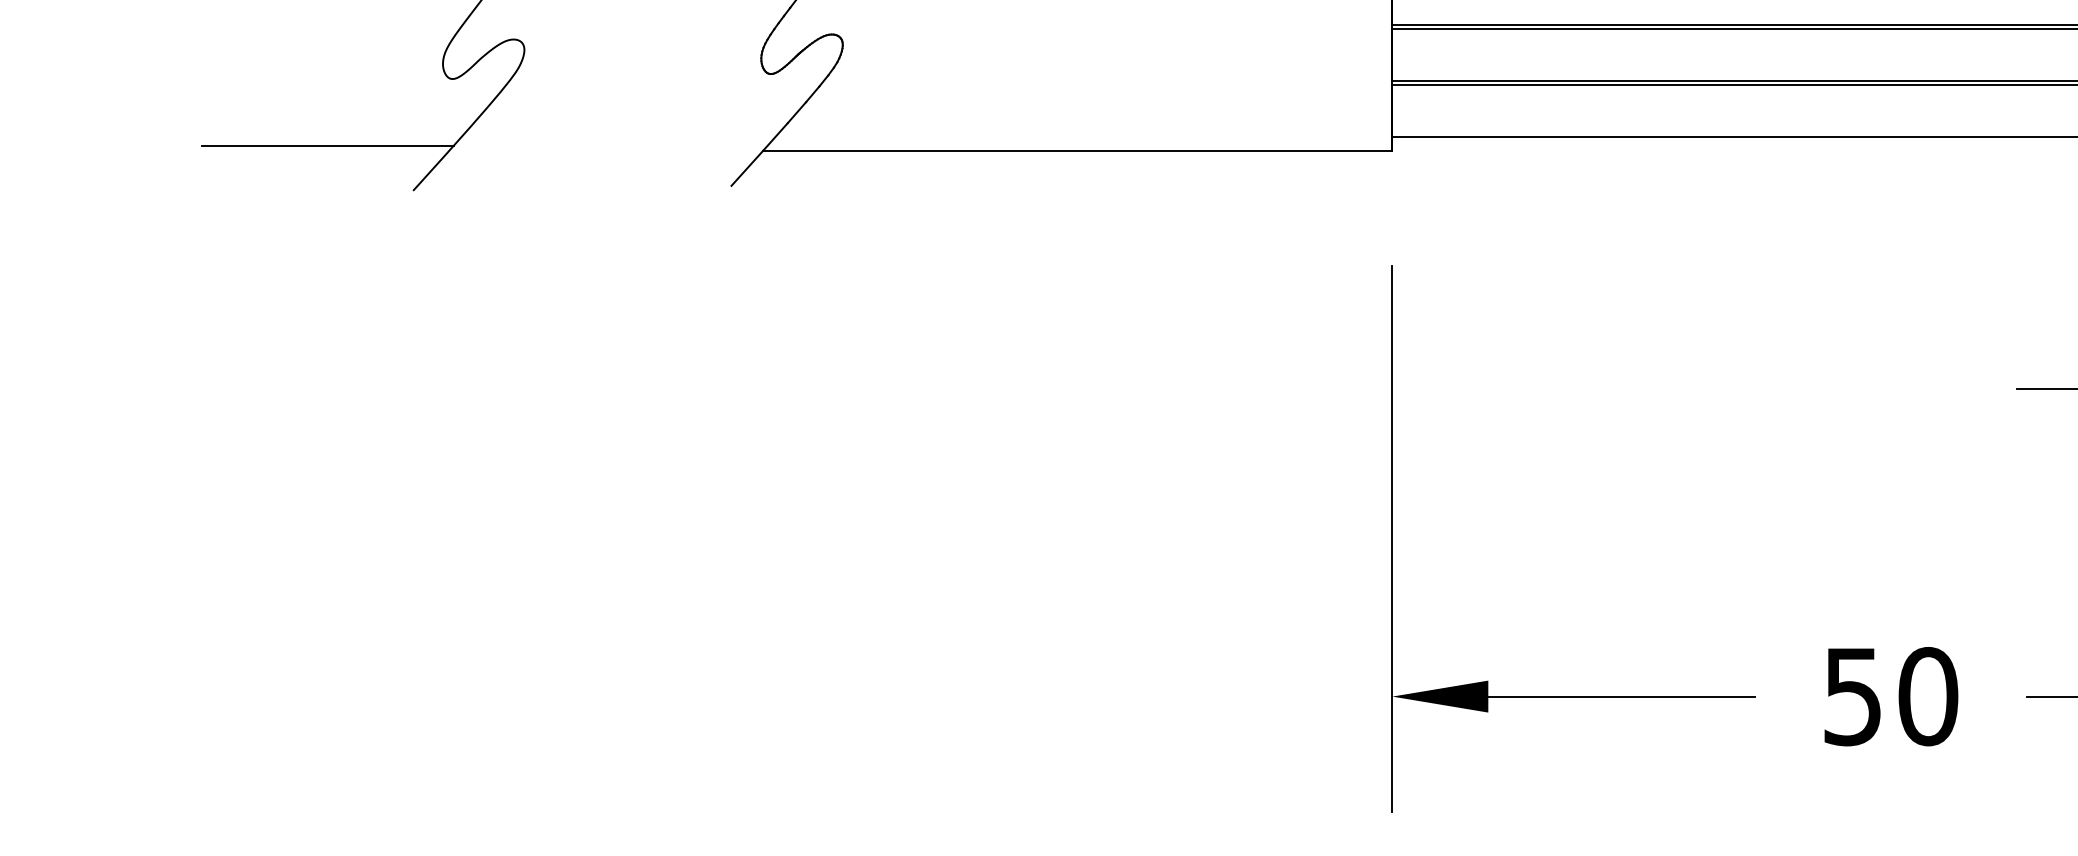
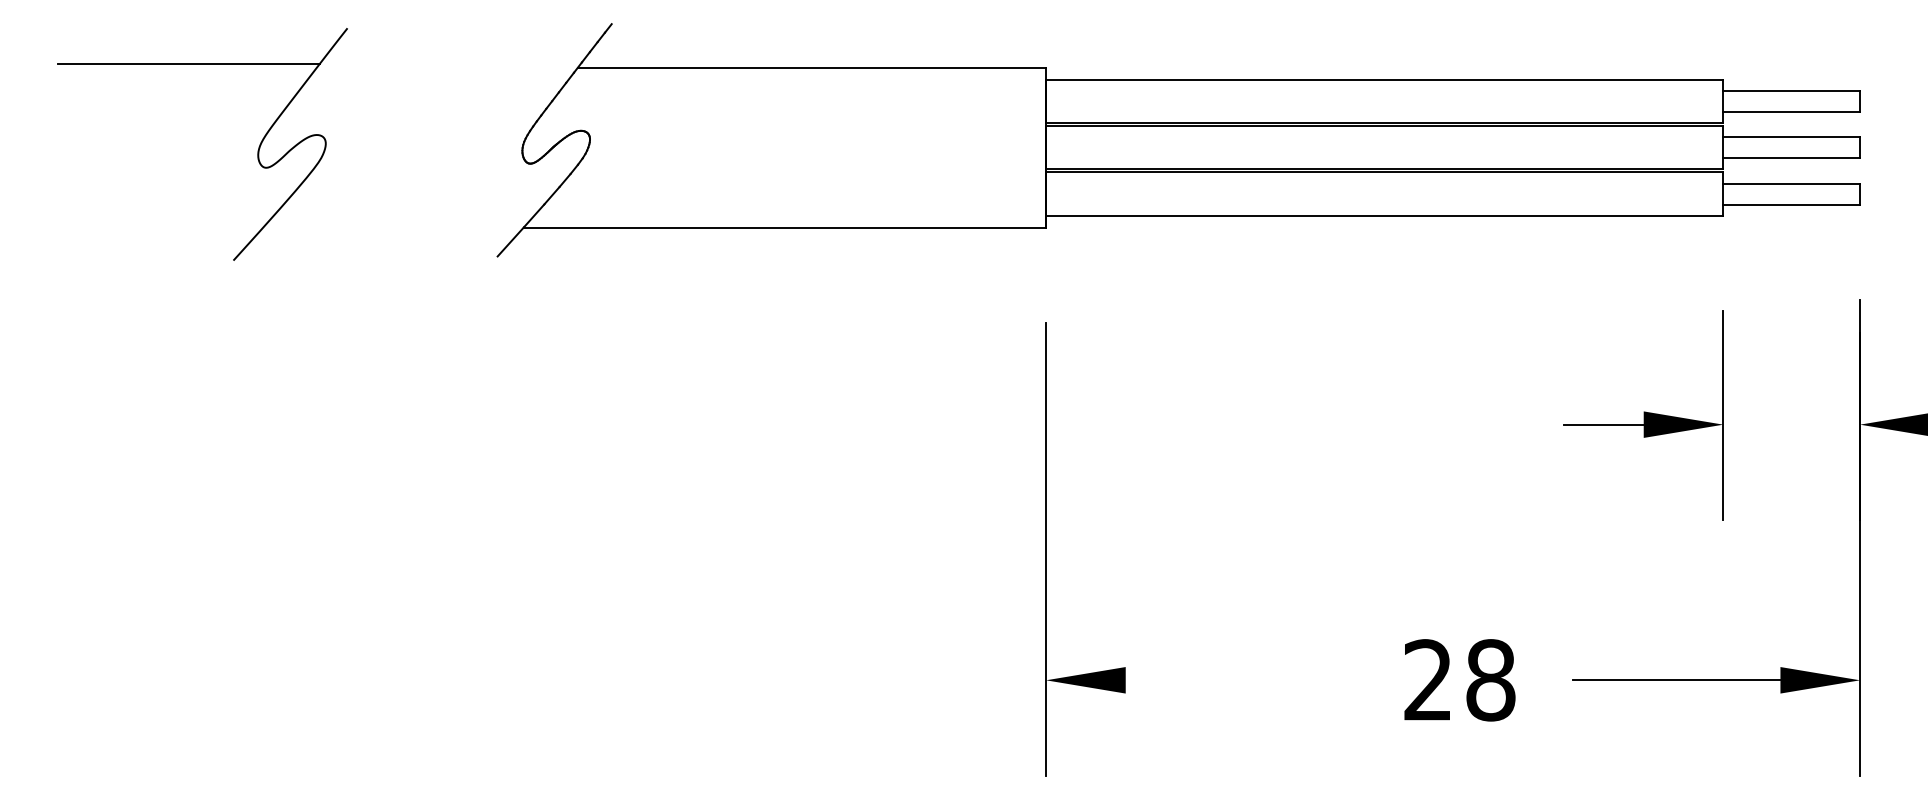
line: (327, 146) -> (162, 223), removed
line: (1620, 696) -> (1235, 680), removed
text: (1890, 696) -> (1459, 680), 50 -> 28

